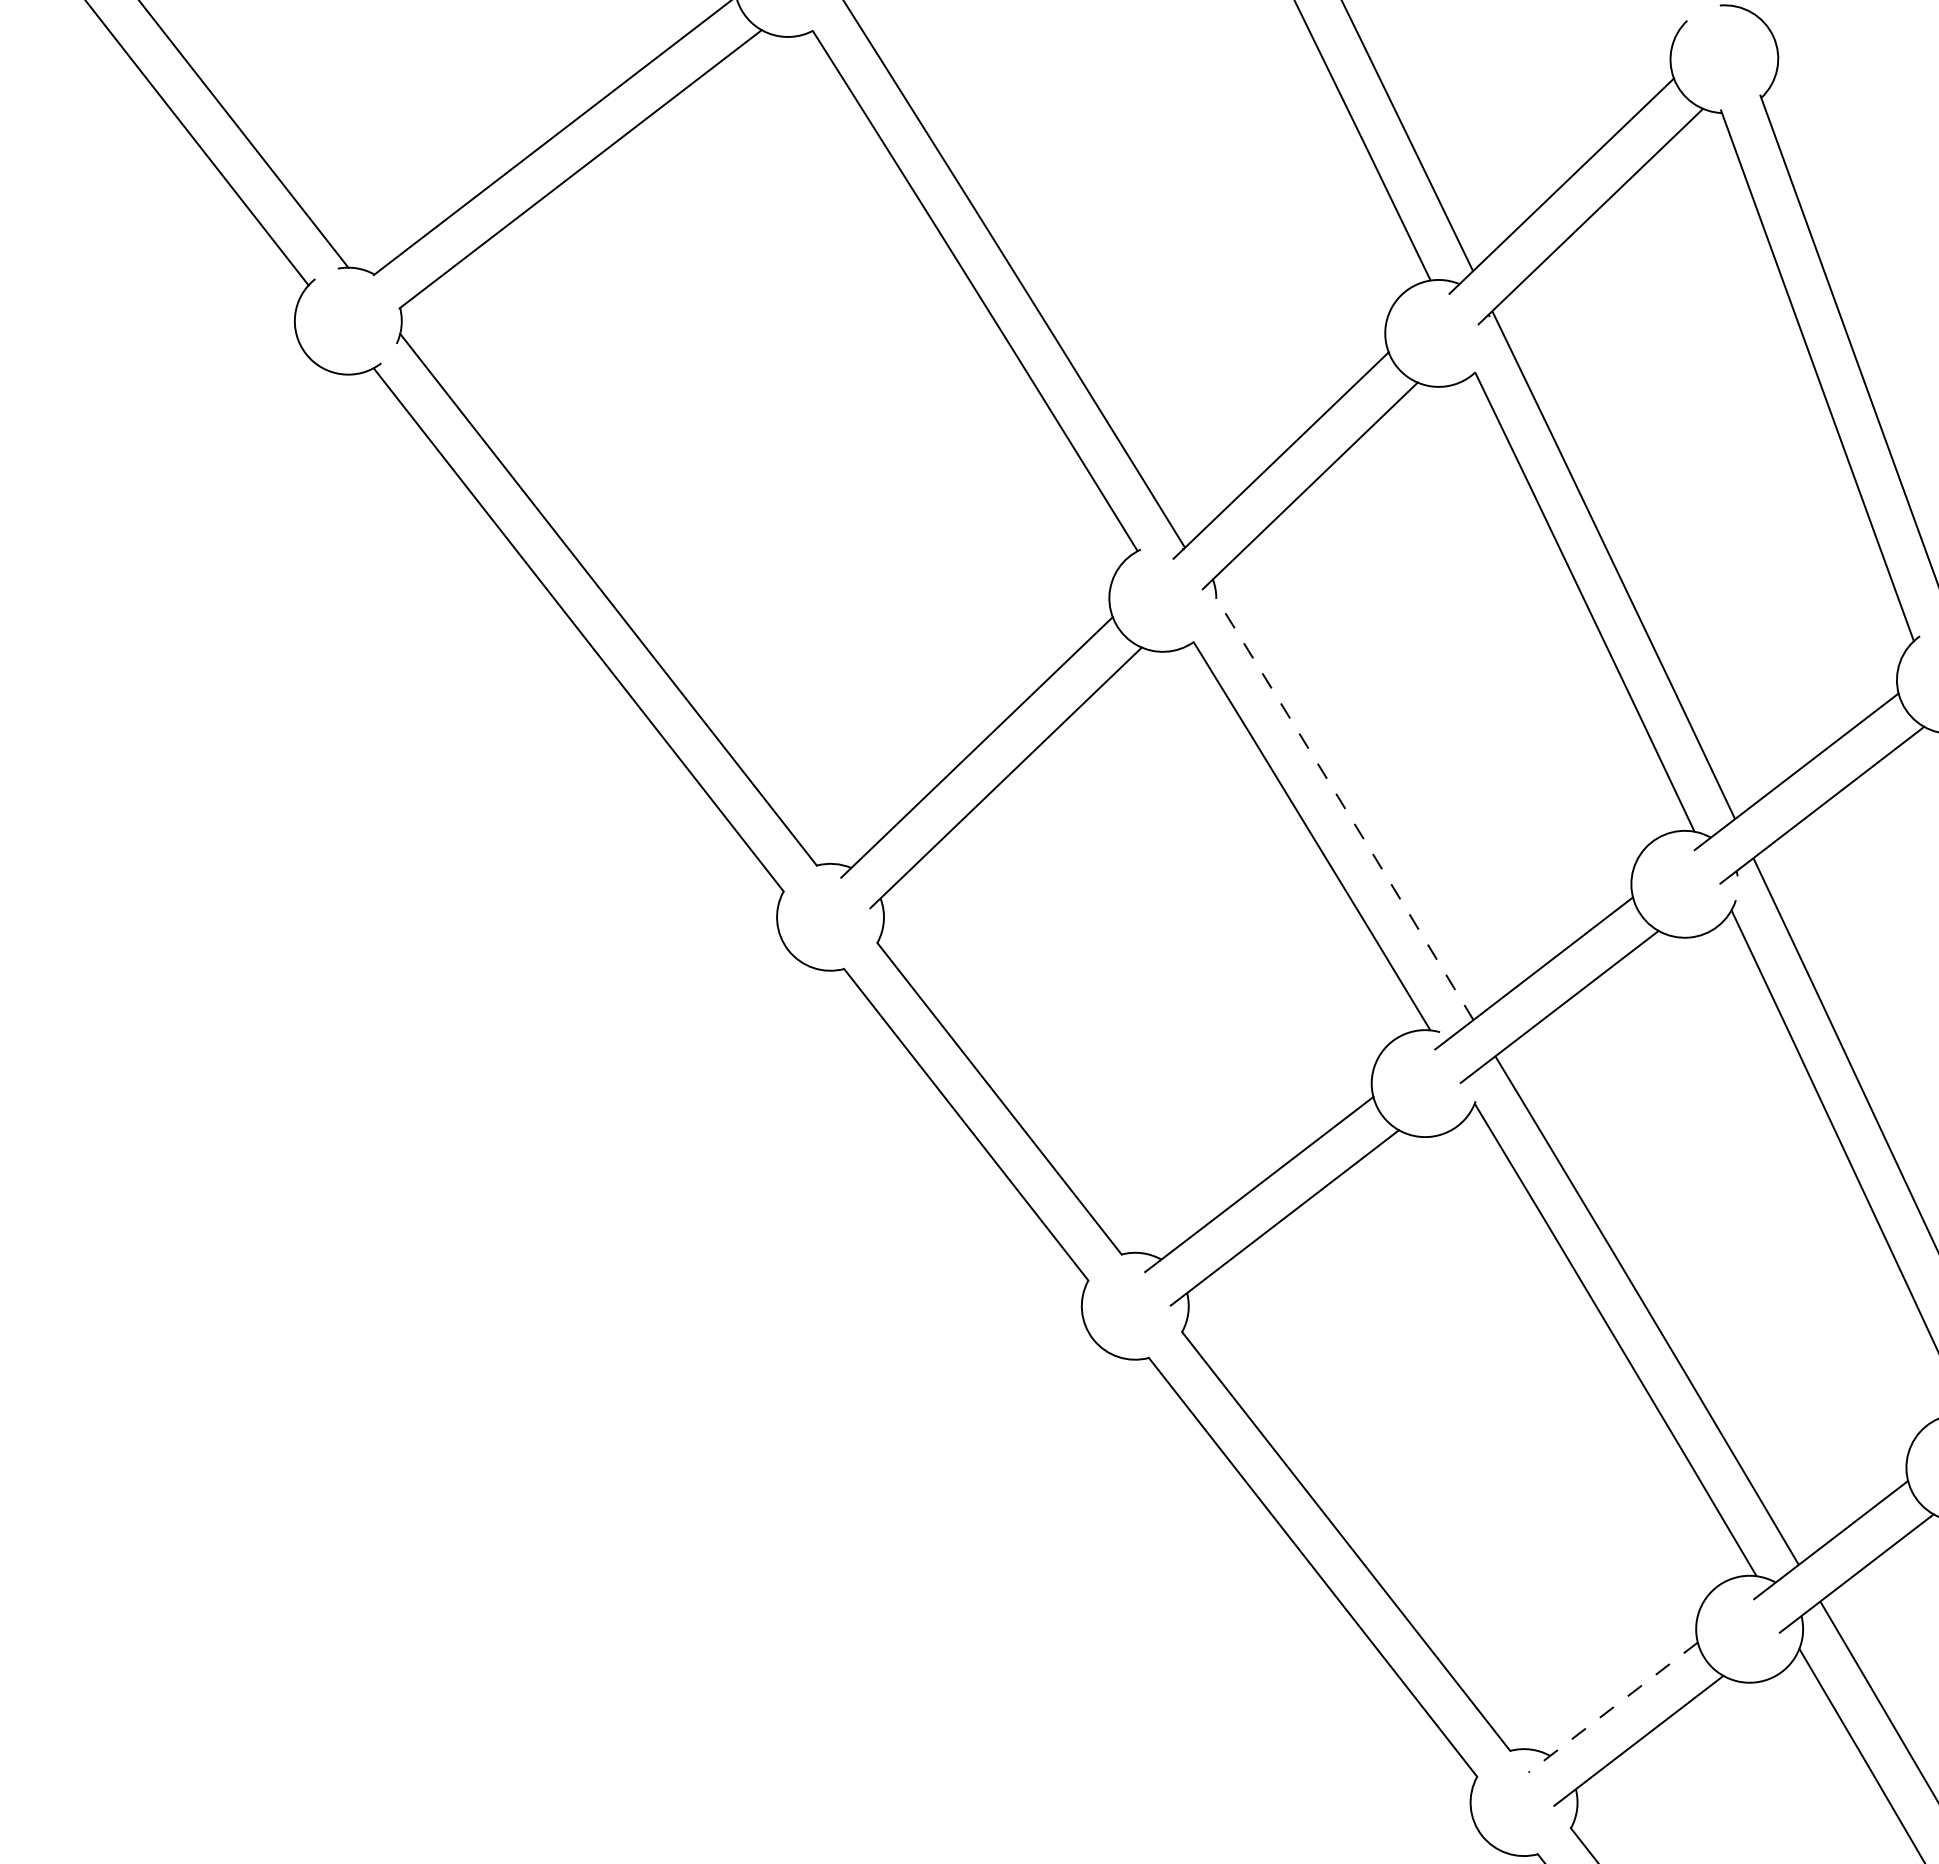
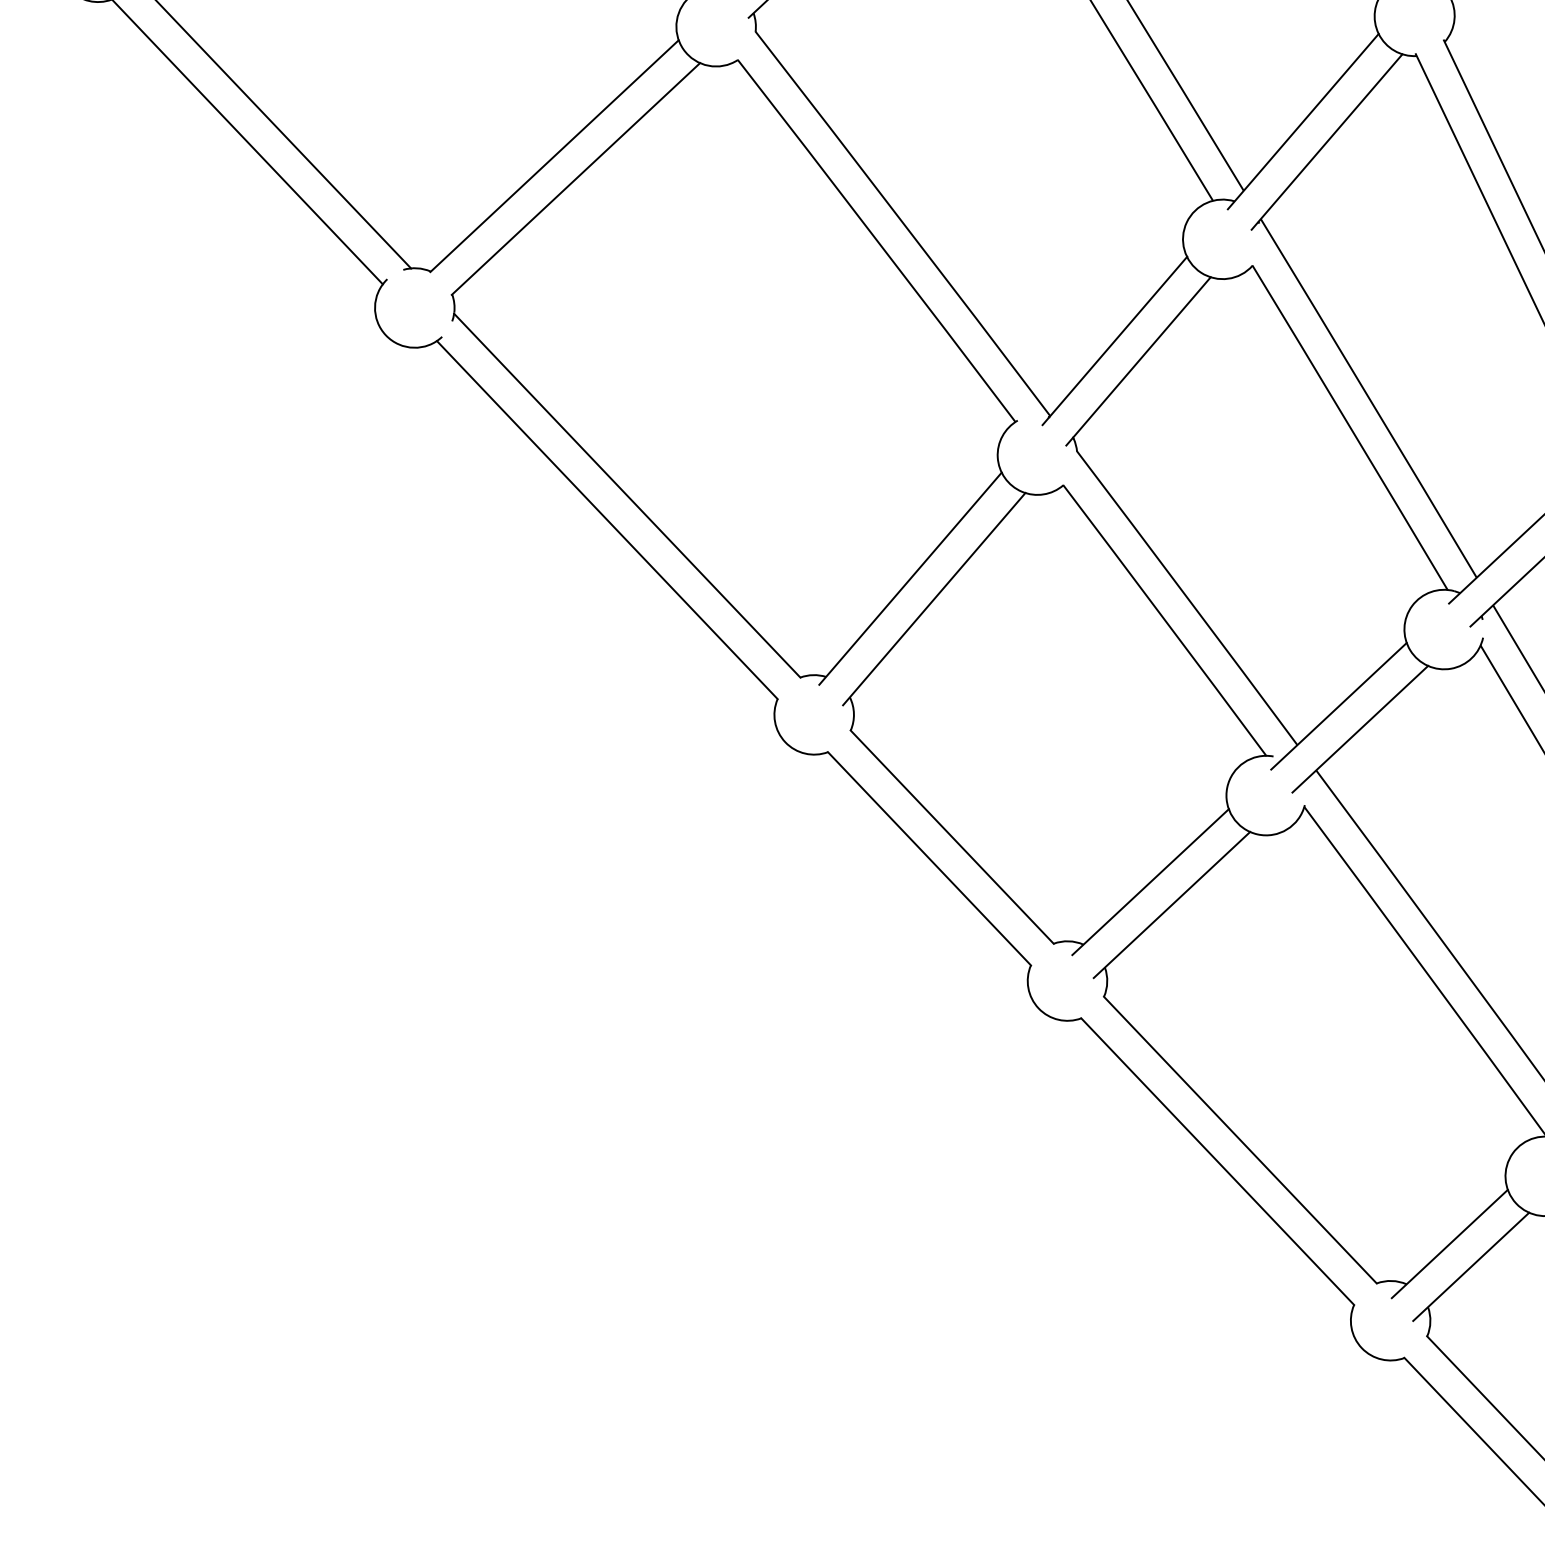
arc: (1345, 808) -> (1187, 597), dashed -> solid
line: (1612, 1708) -> (1449, 1244), dashed -> solid

